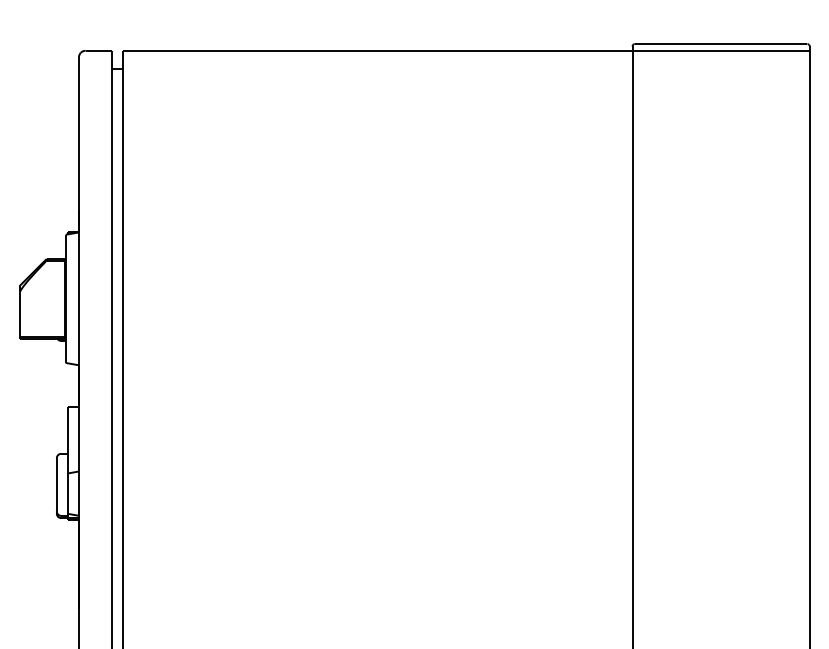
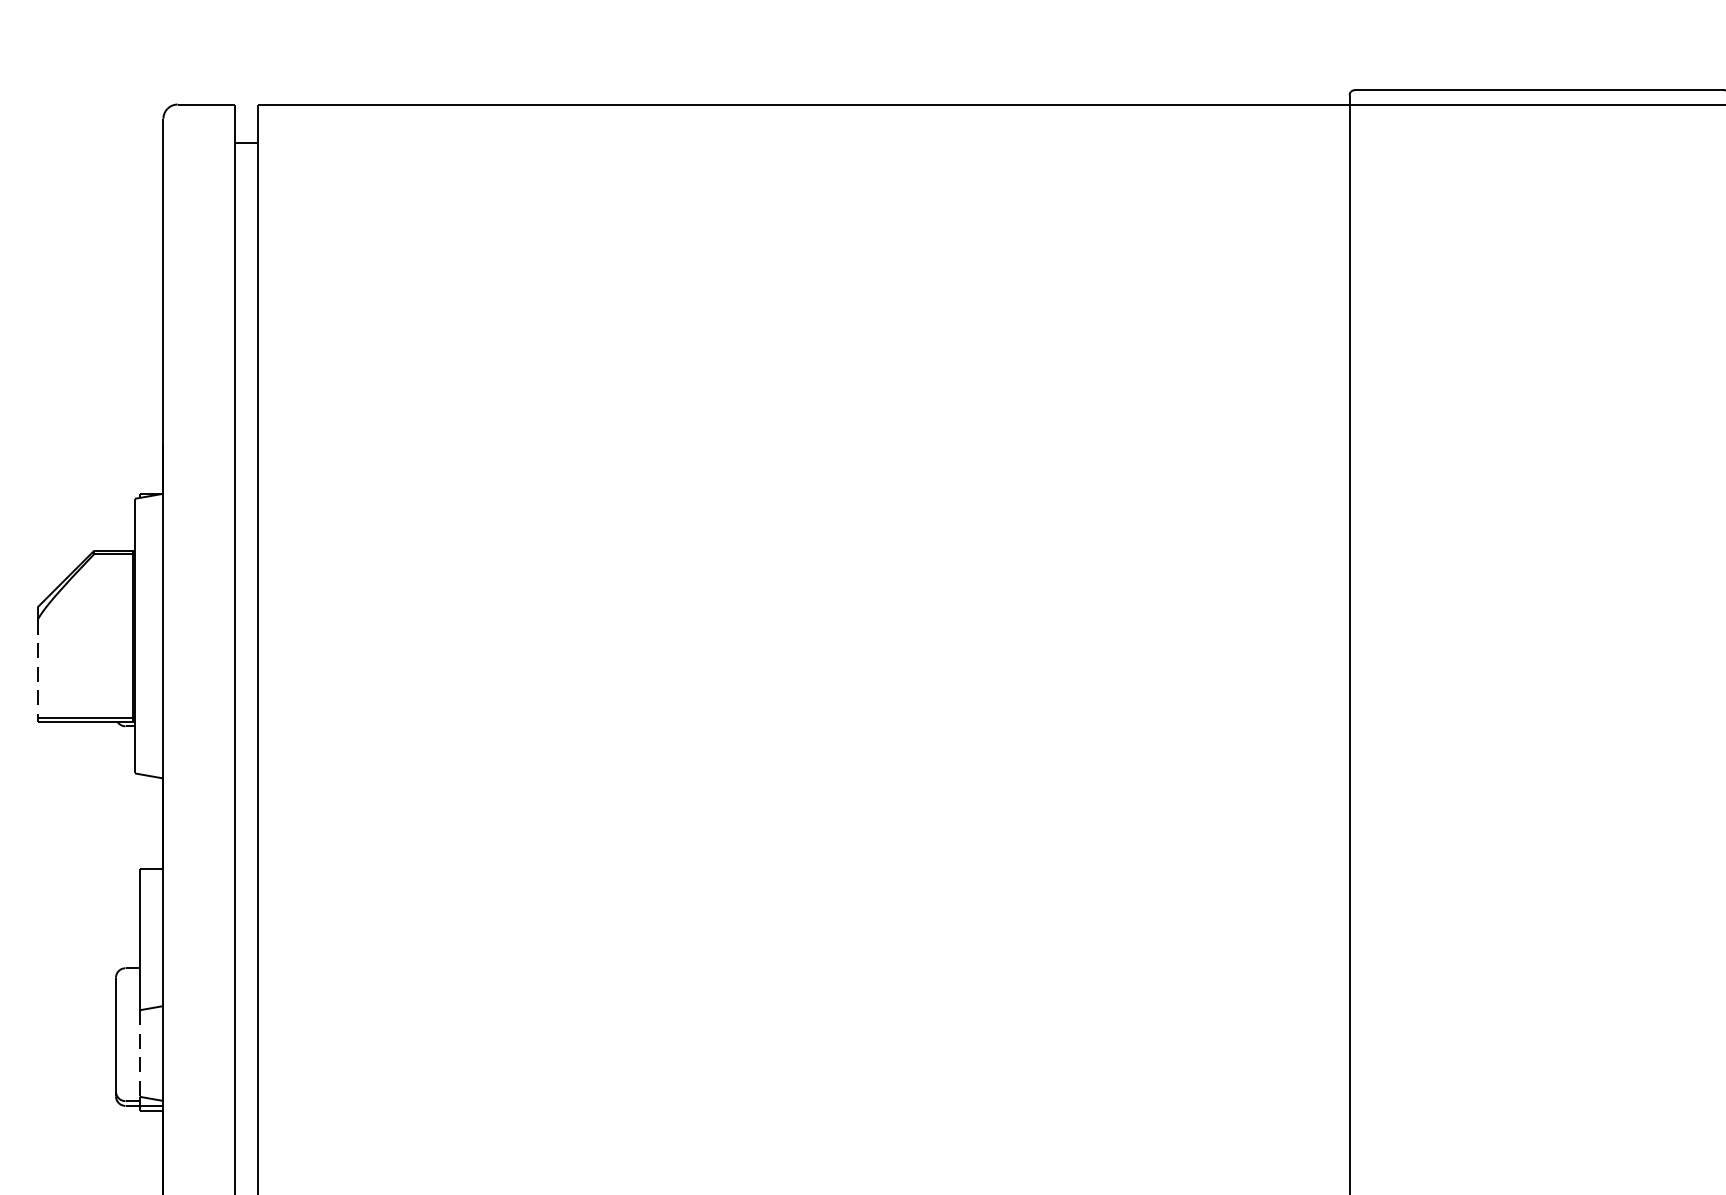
line: (20, 314) -> (38, 669), solid -> dashed
line: (67, 494) -> (138, 1055), solid -> dashed

